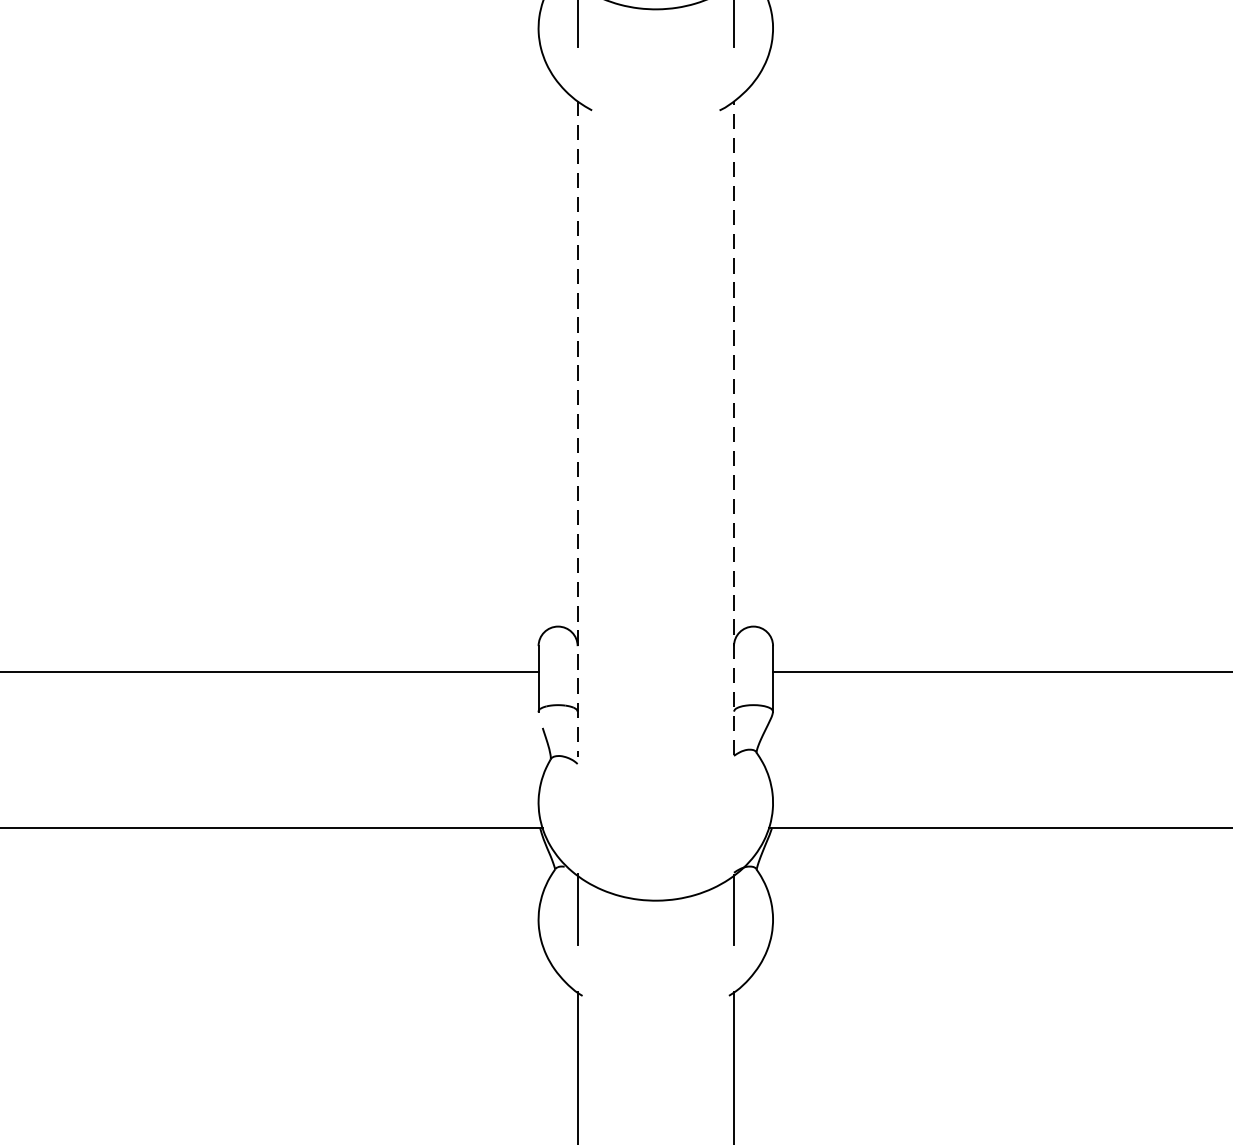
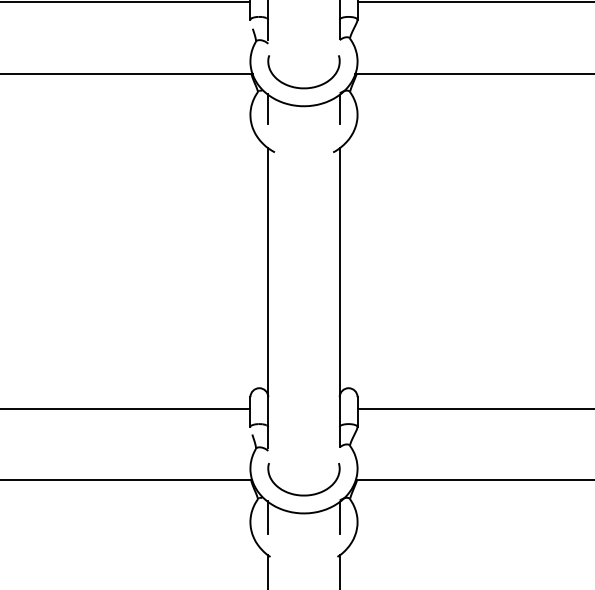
line: (733, 425) -> (339, 296), dashed -> solid
line: (578, 428) -> (268, 297), dashed -> solid
curve: (654, 859) -> (303, 494), added

